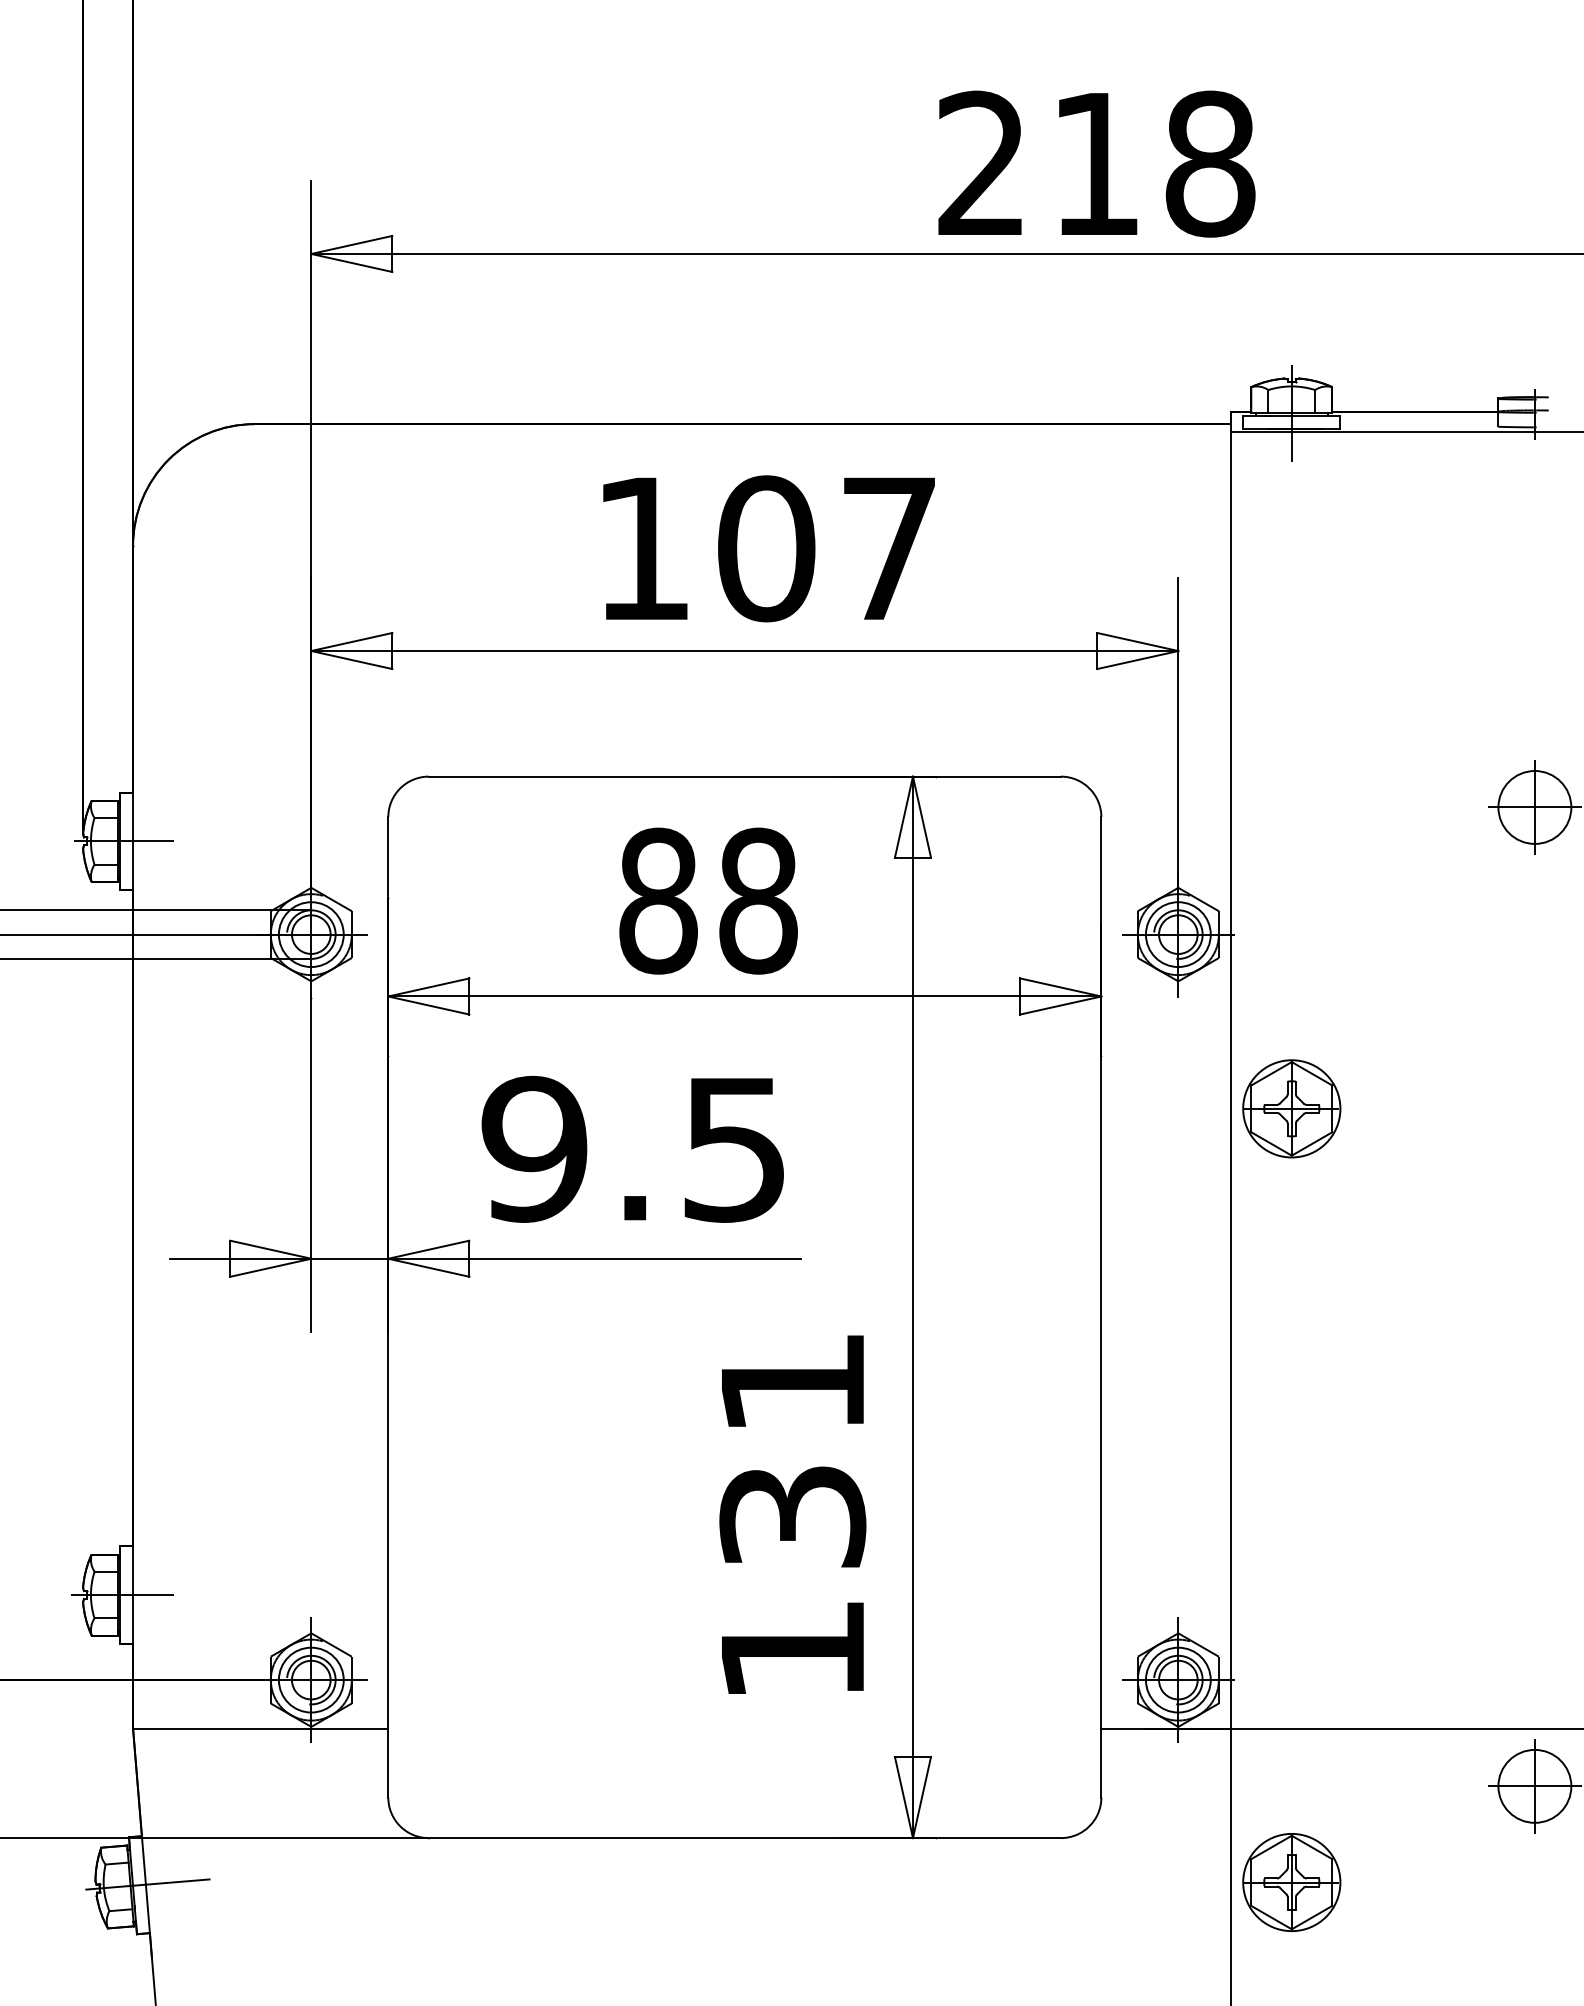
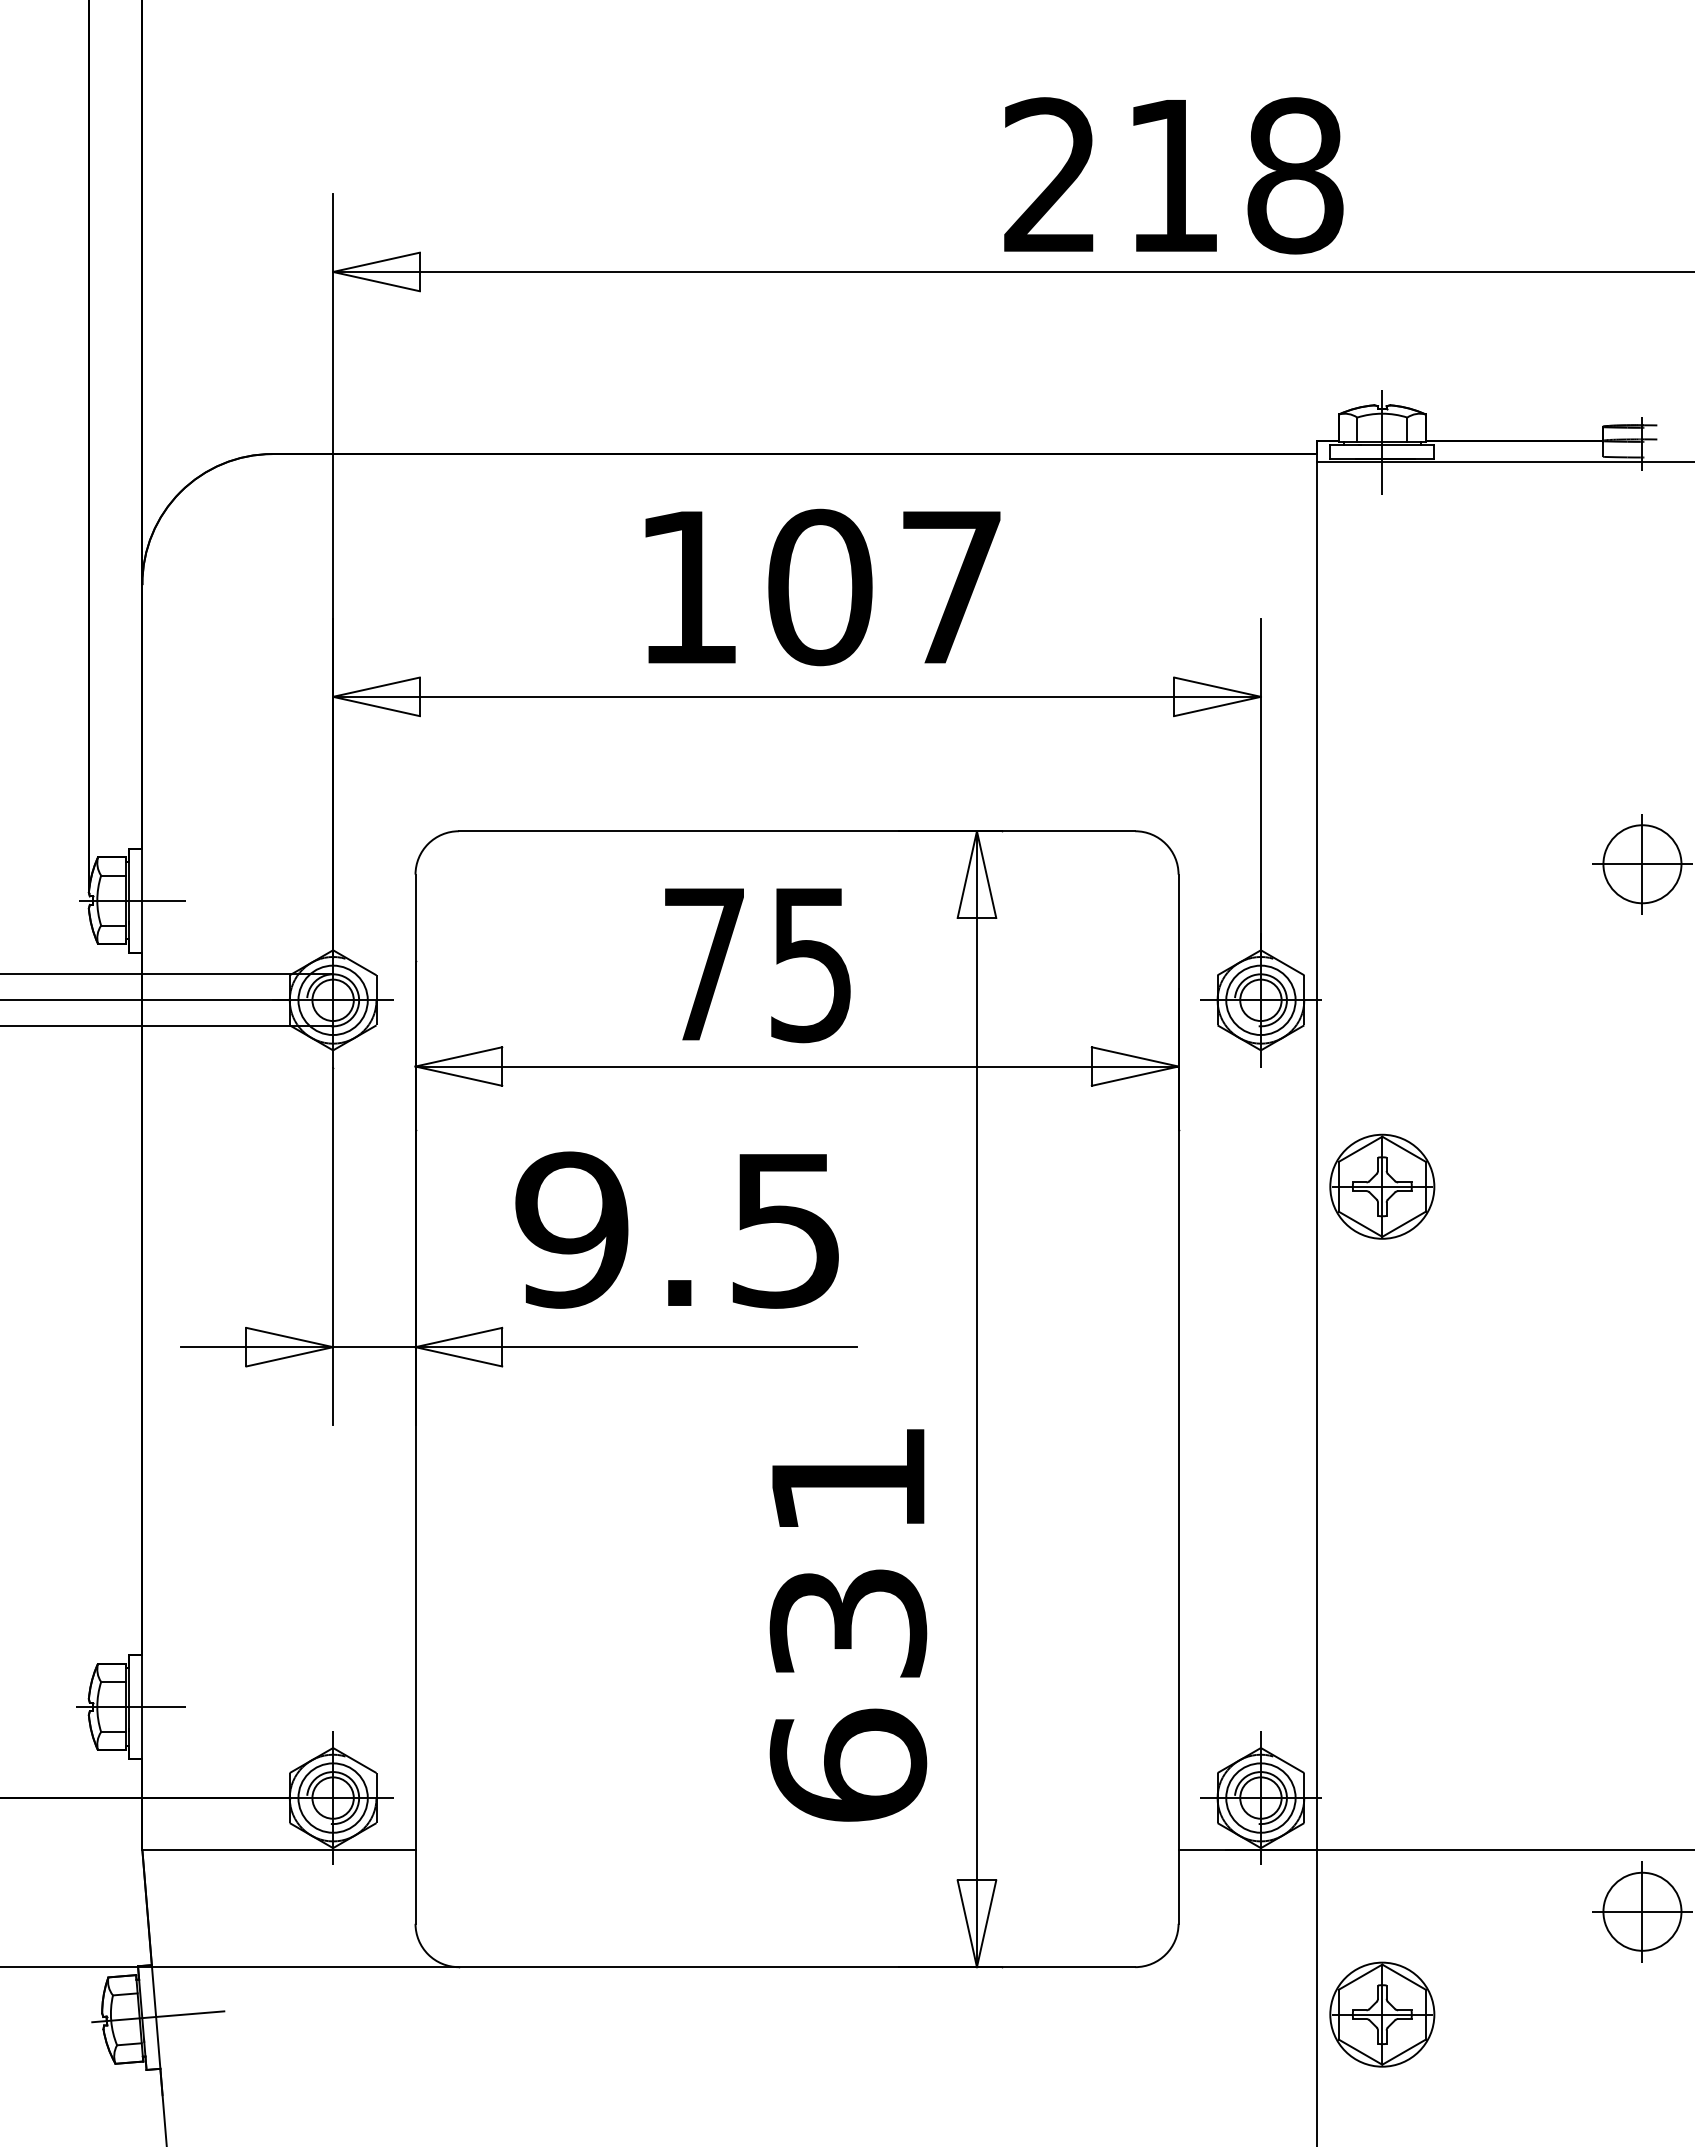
text: (707, 901) -> (757, 964), 88 -> 75
text: (792, 1648) -> (848, 1764), 131 -> 631

